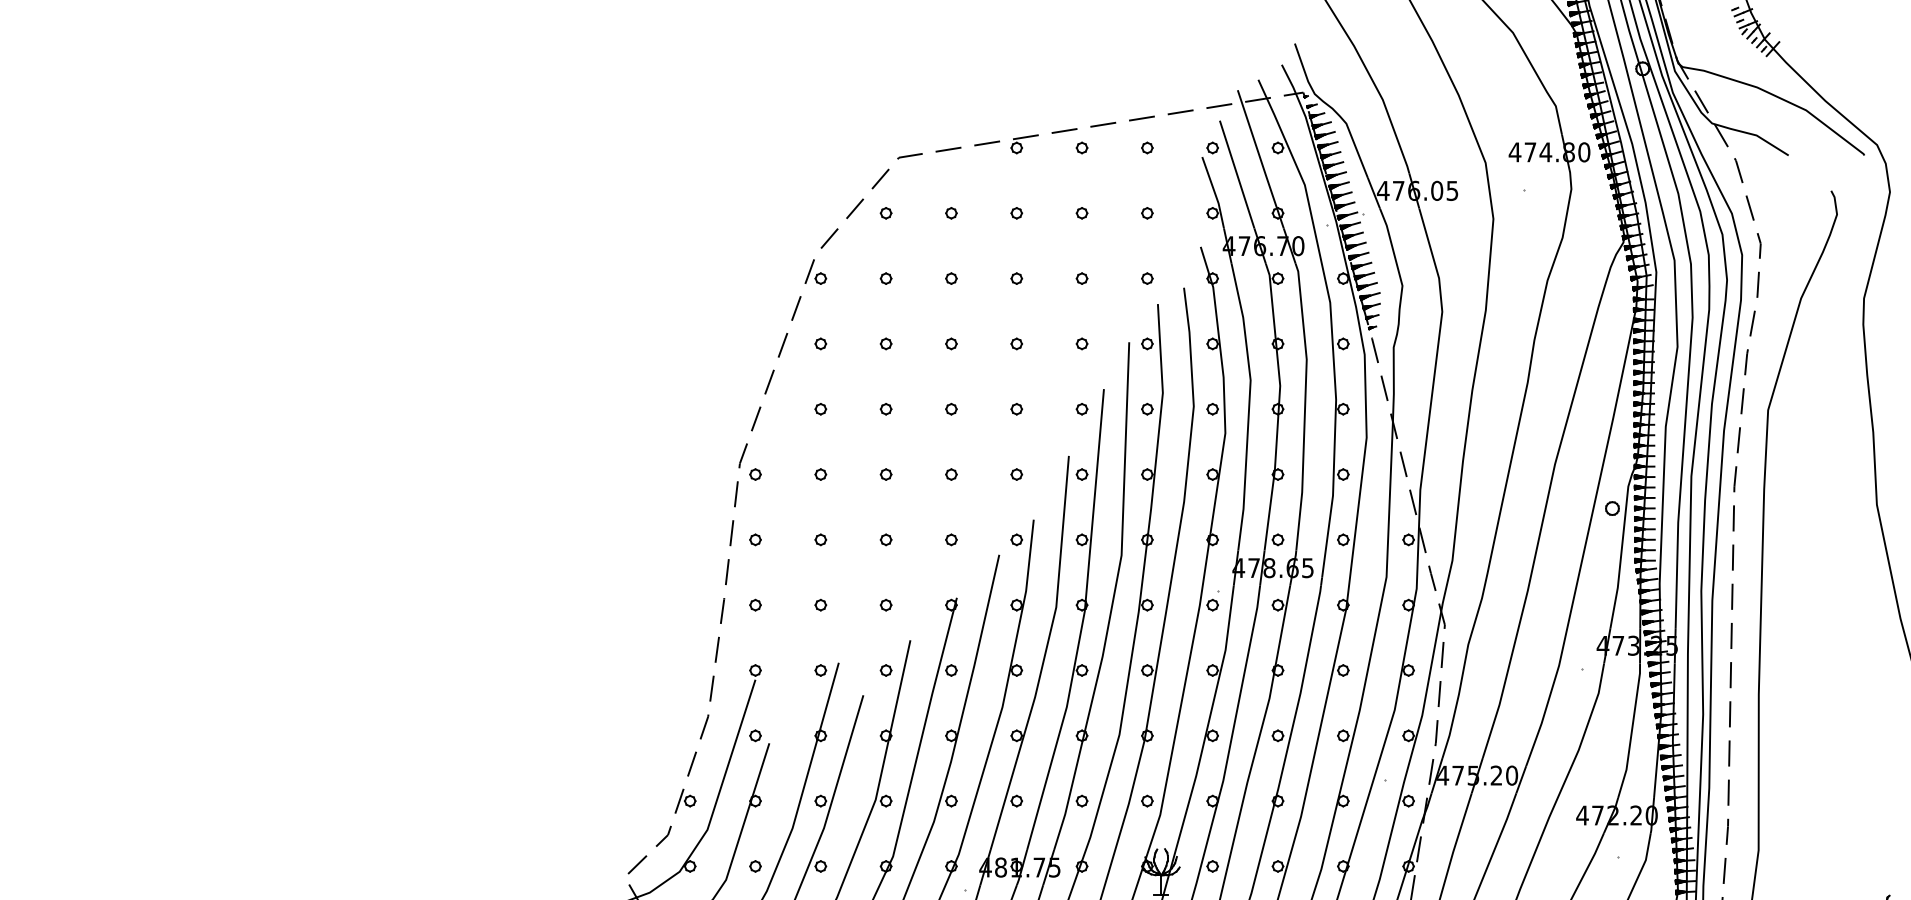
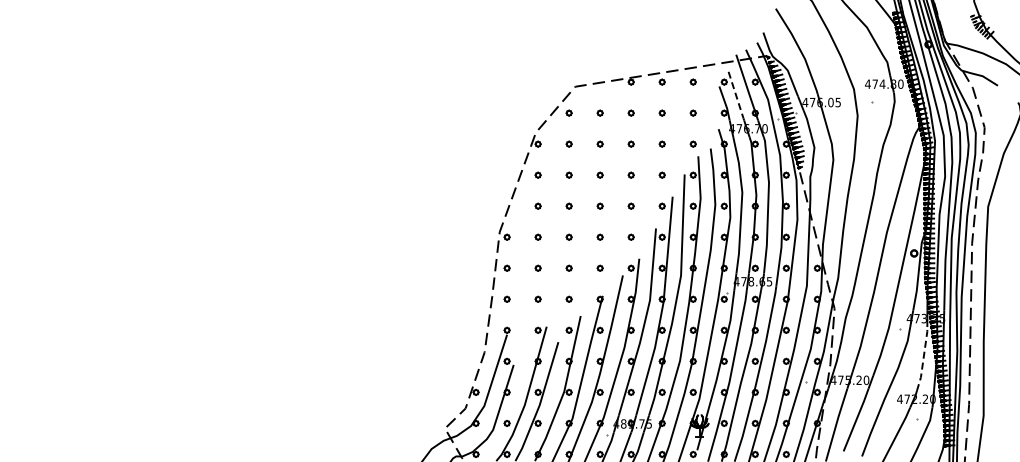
line: (1238, 176) -> (736, 95), solid -> dashed
line: (1631, 731) -> (923, 359), solid -> dashed

